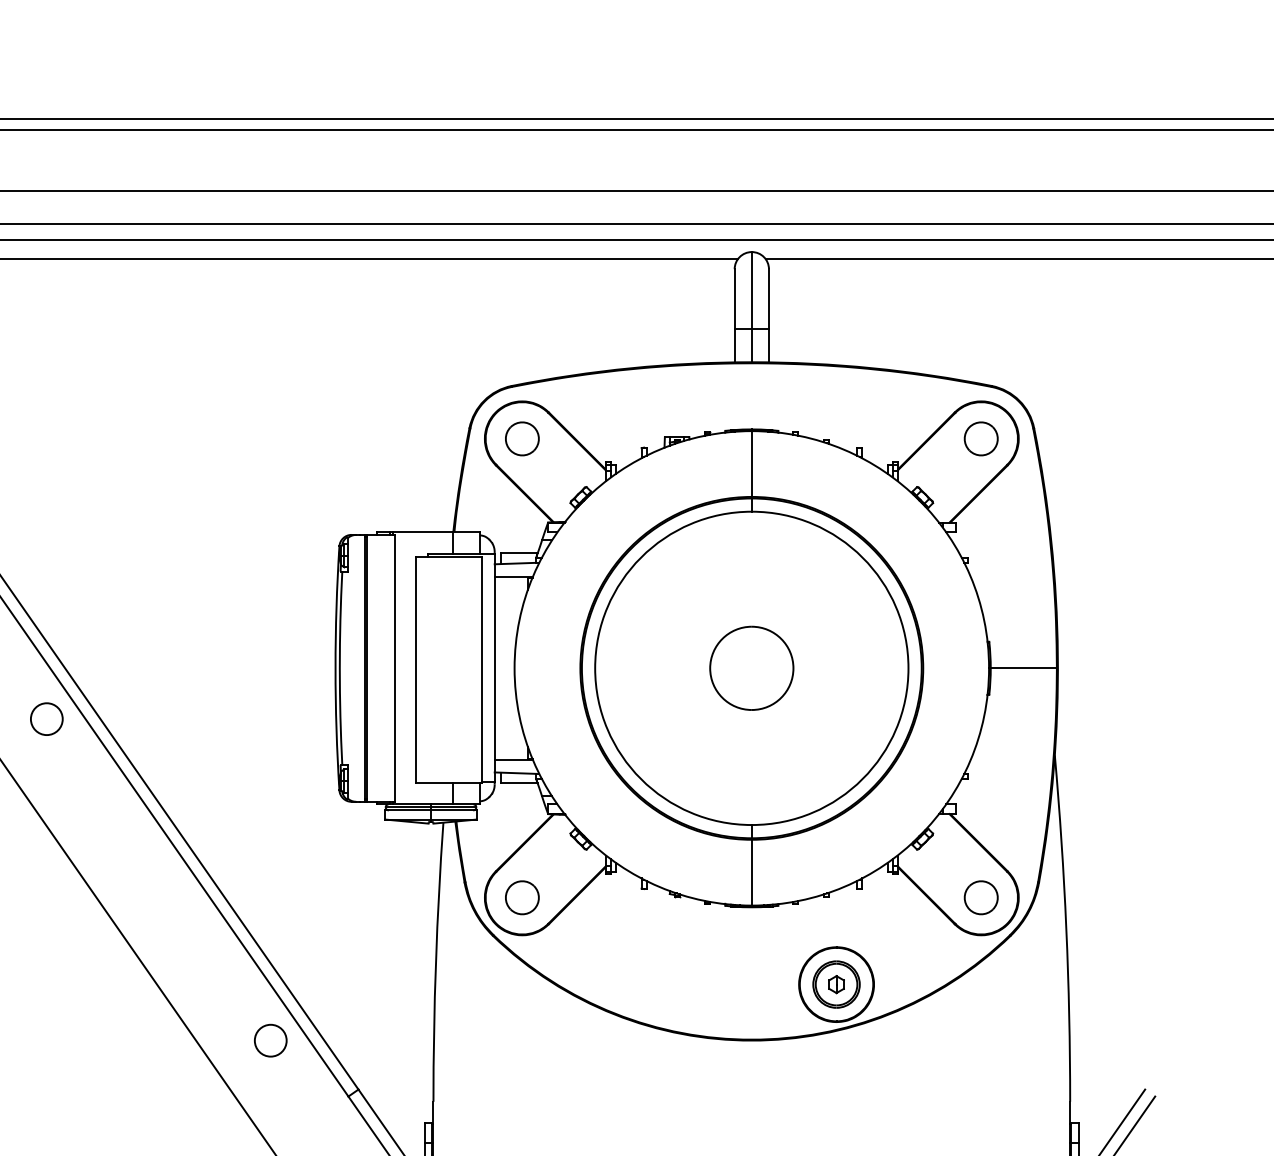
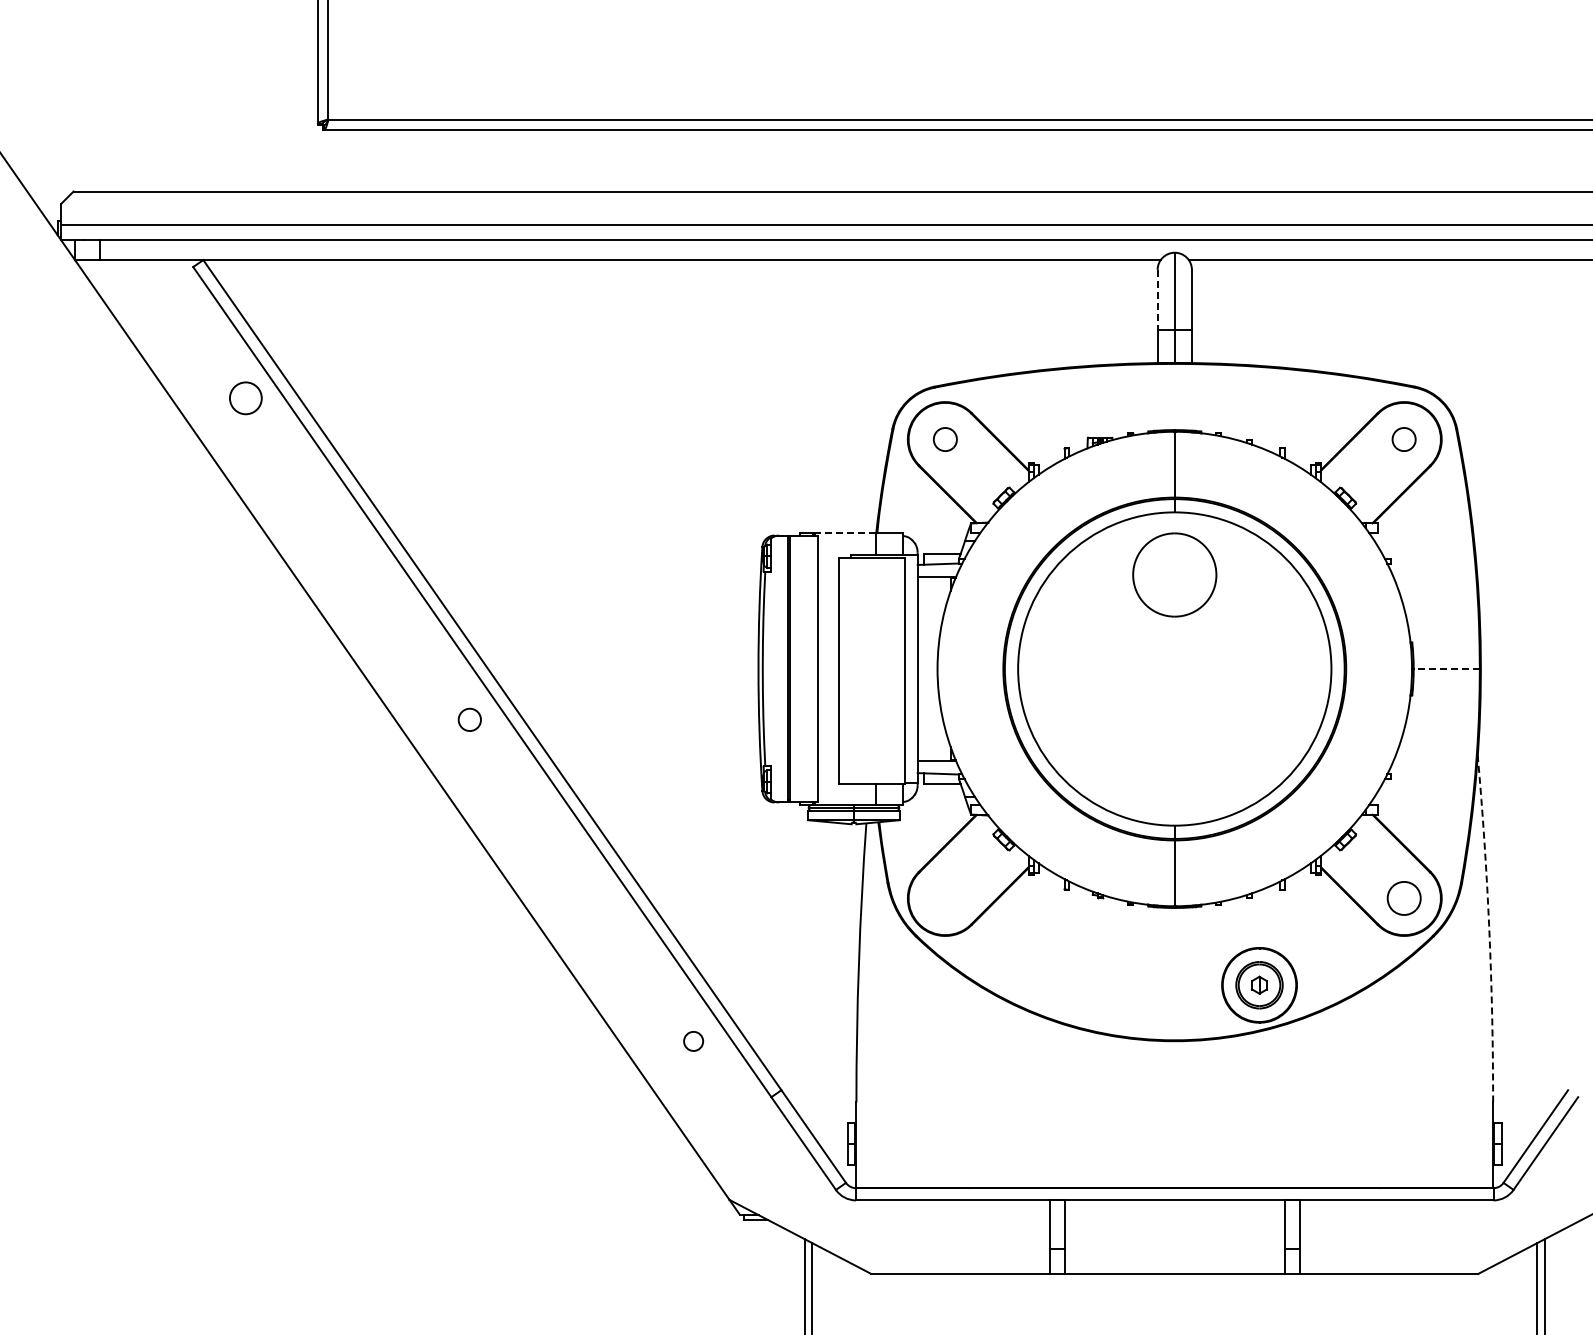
line: (734, 298) -> (1157, 299), solid -> dashed
part: (522, 438) -> (945, 439), size x0.7
part: (980, 438) -> (1403, 439), size x0.7
line: (422, 532) -> (845, 533), solid -> dashed
part: (751, 667) -> (1174, 574), moved
line: (1023, 668) -> (1446, 669), solid -> dashed
circle: (46, 718) -> (469, 719), size x0.7
part: (522, 897) -> (945, 898), removed
arc: (1066, 928) -> (1489, 929), solid -> dashed
circle: (270, 1040) -> (693, 1041), size x0.6

